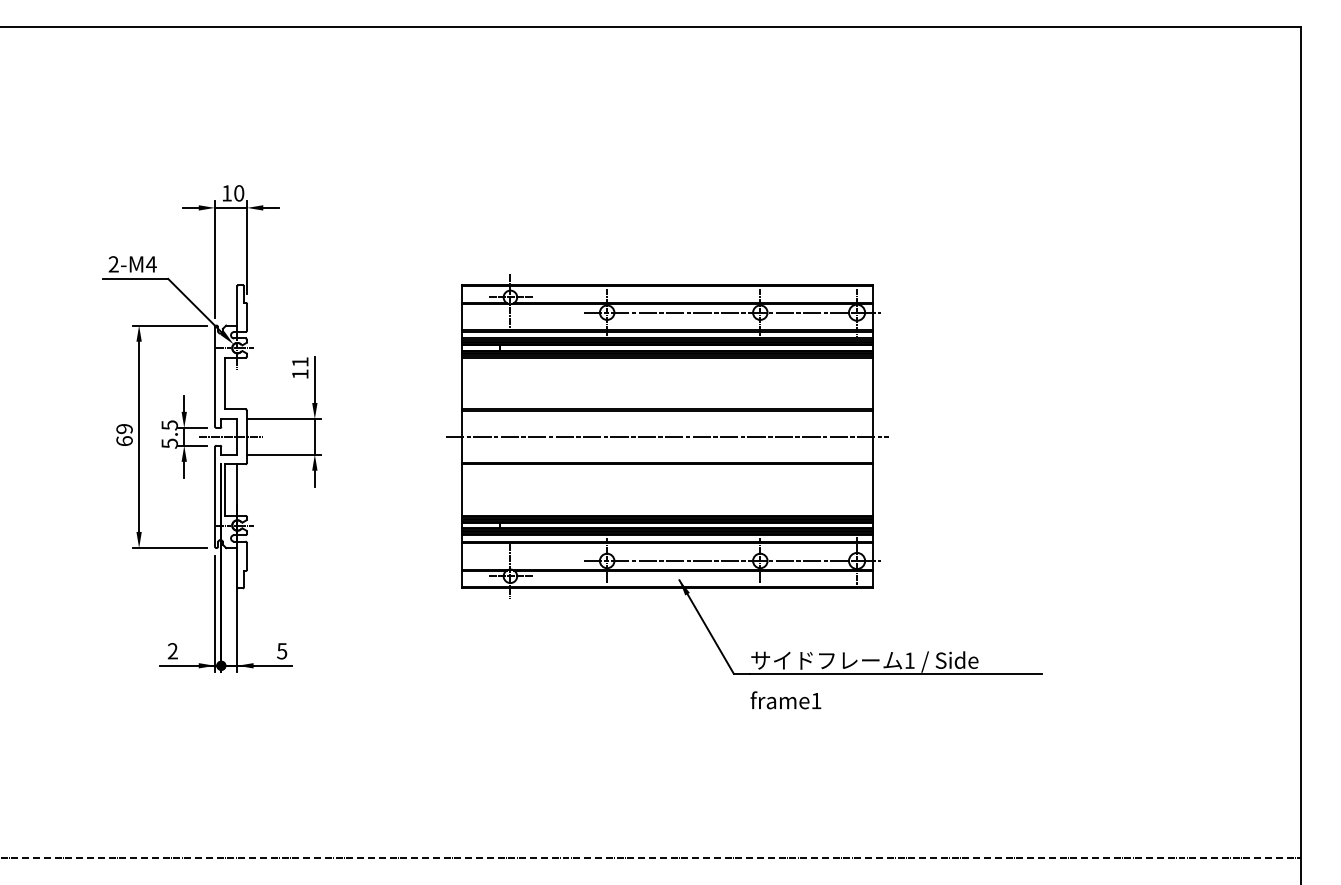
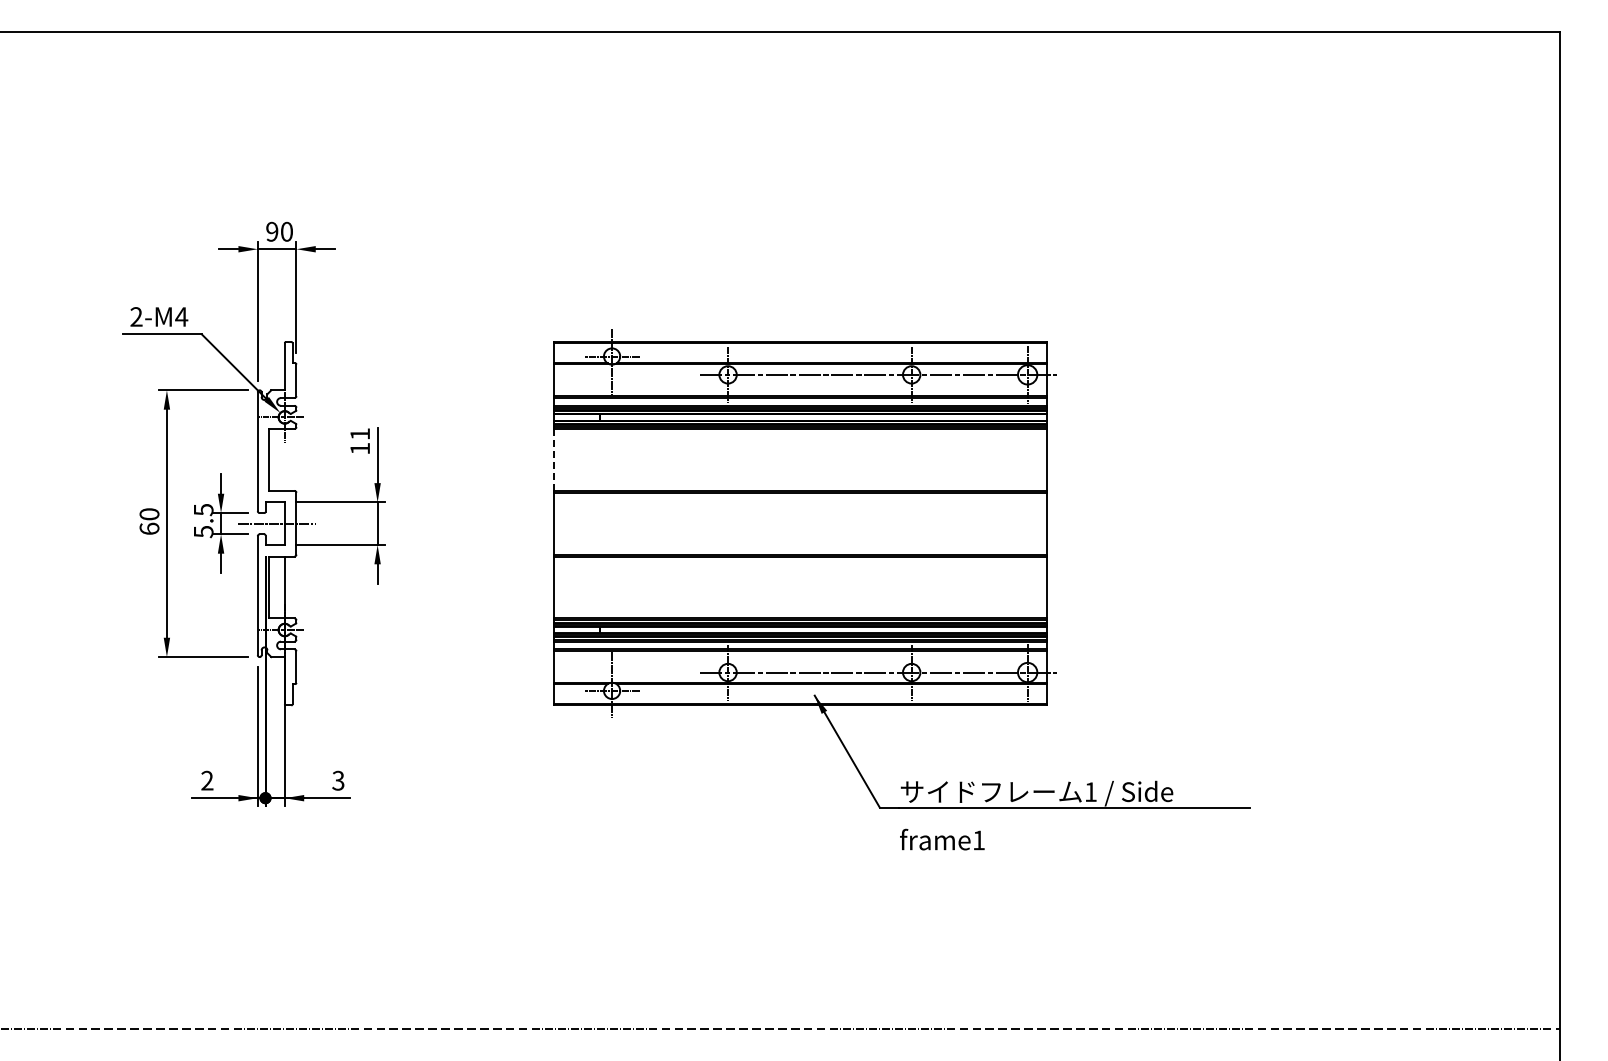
text: (227, 193) -> (272, 231), 10 -> 90
line: (462, 383) -> (554, 459), solid -> dashed
text: (124, 429) -> (149, 514), 69 -> 60
line: (667, 436) -> (800, 523), removed
text: (282, 651) -> (338, 780), 5 -> 3

